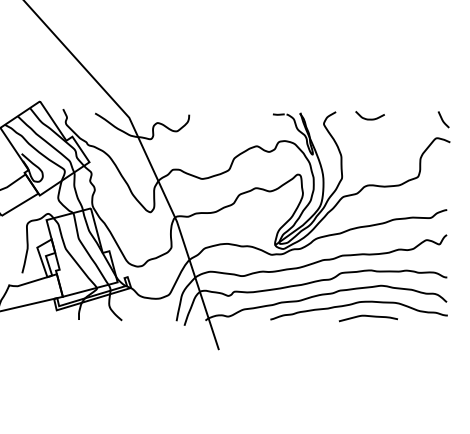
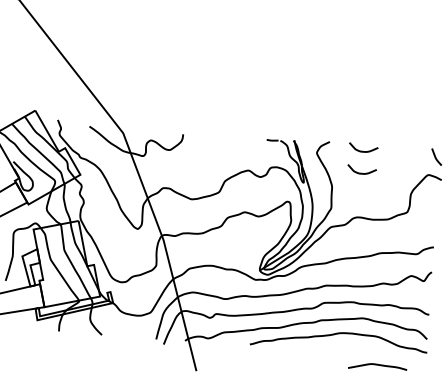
curve: (369, 140) -> (361, 172), added
curve: (367, 316) -> (376, 365), moved

